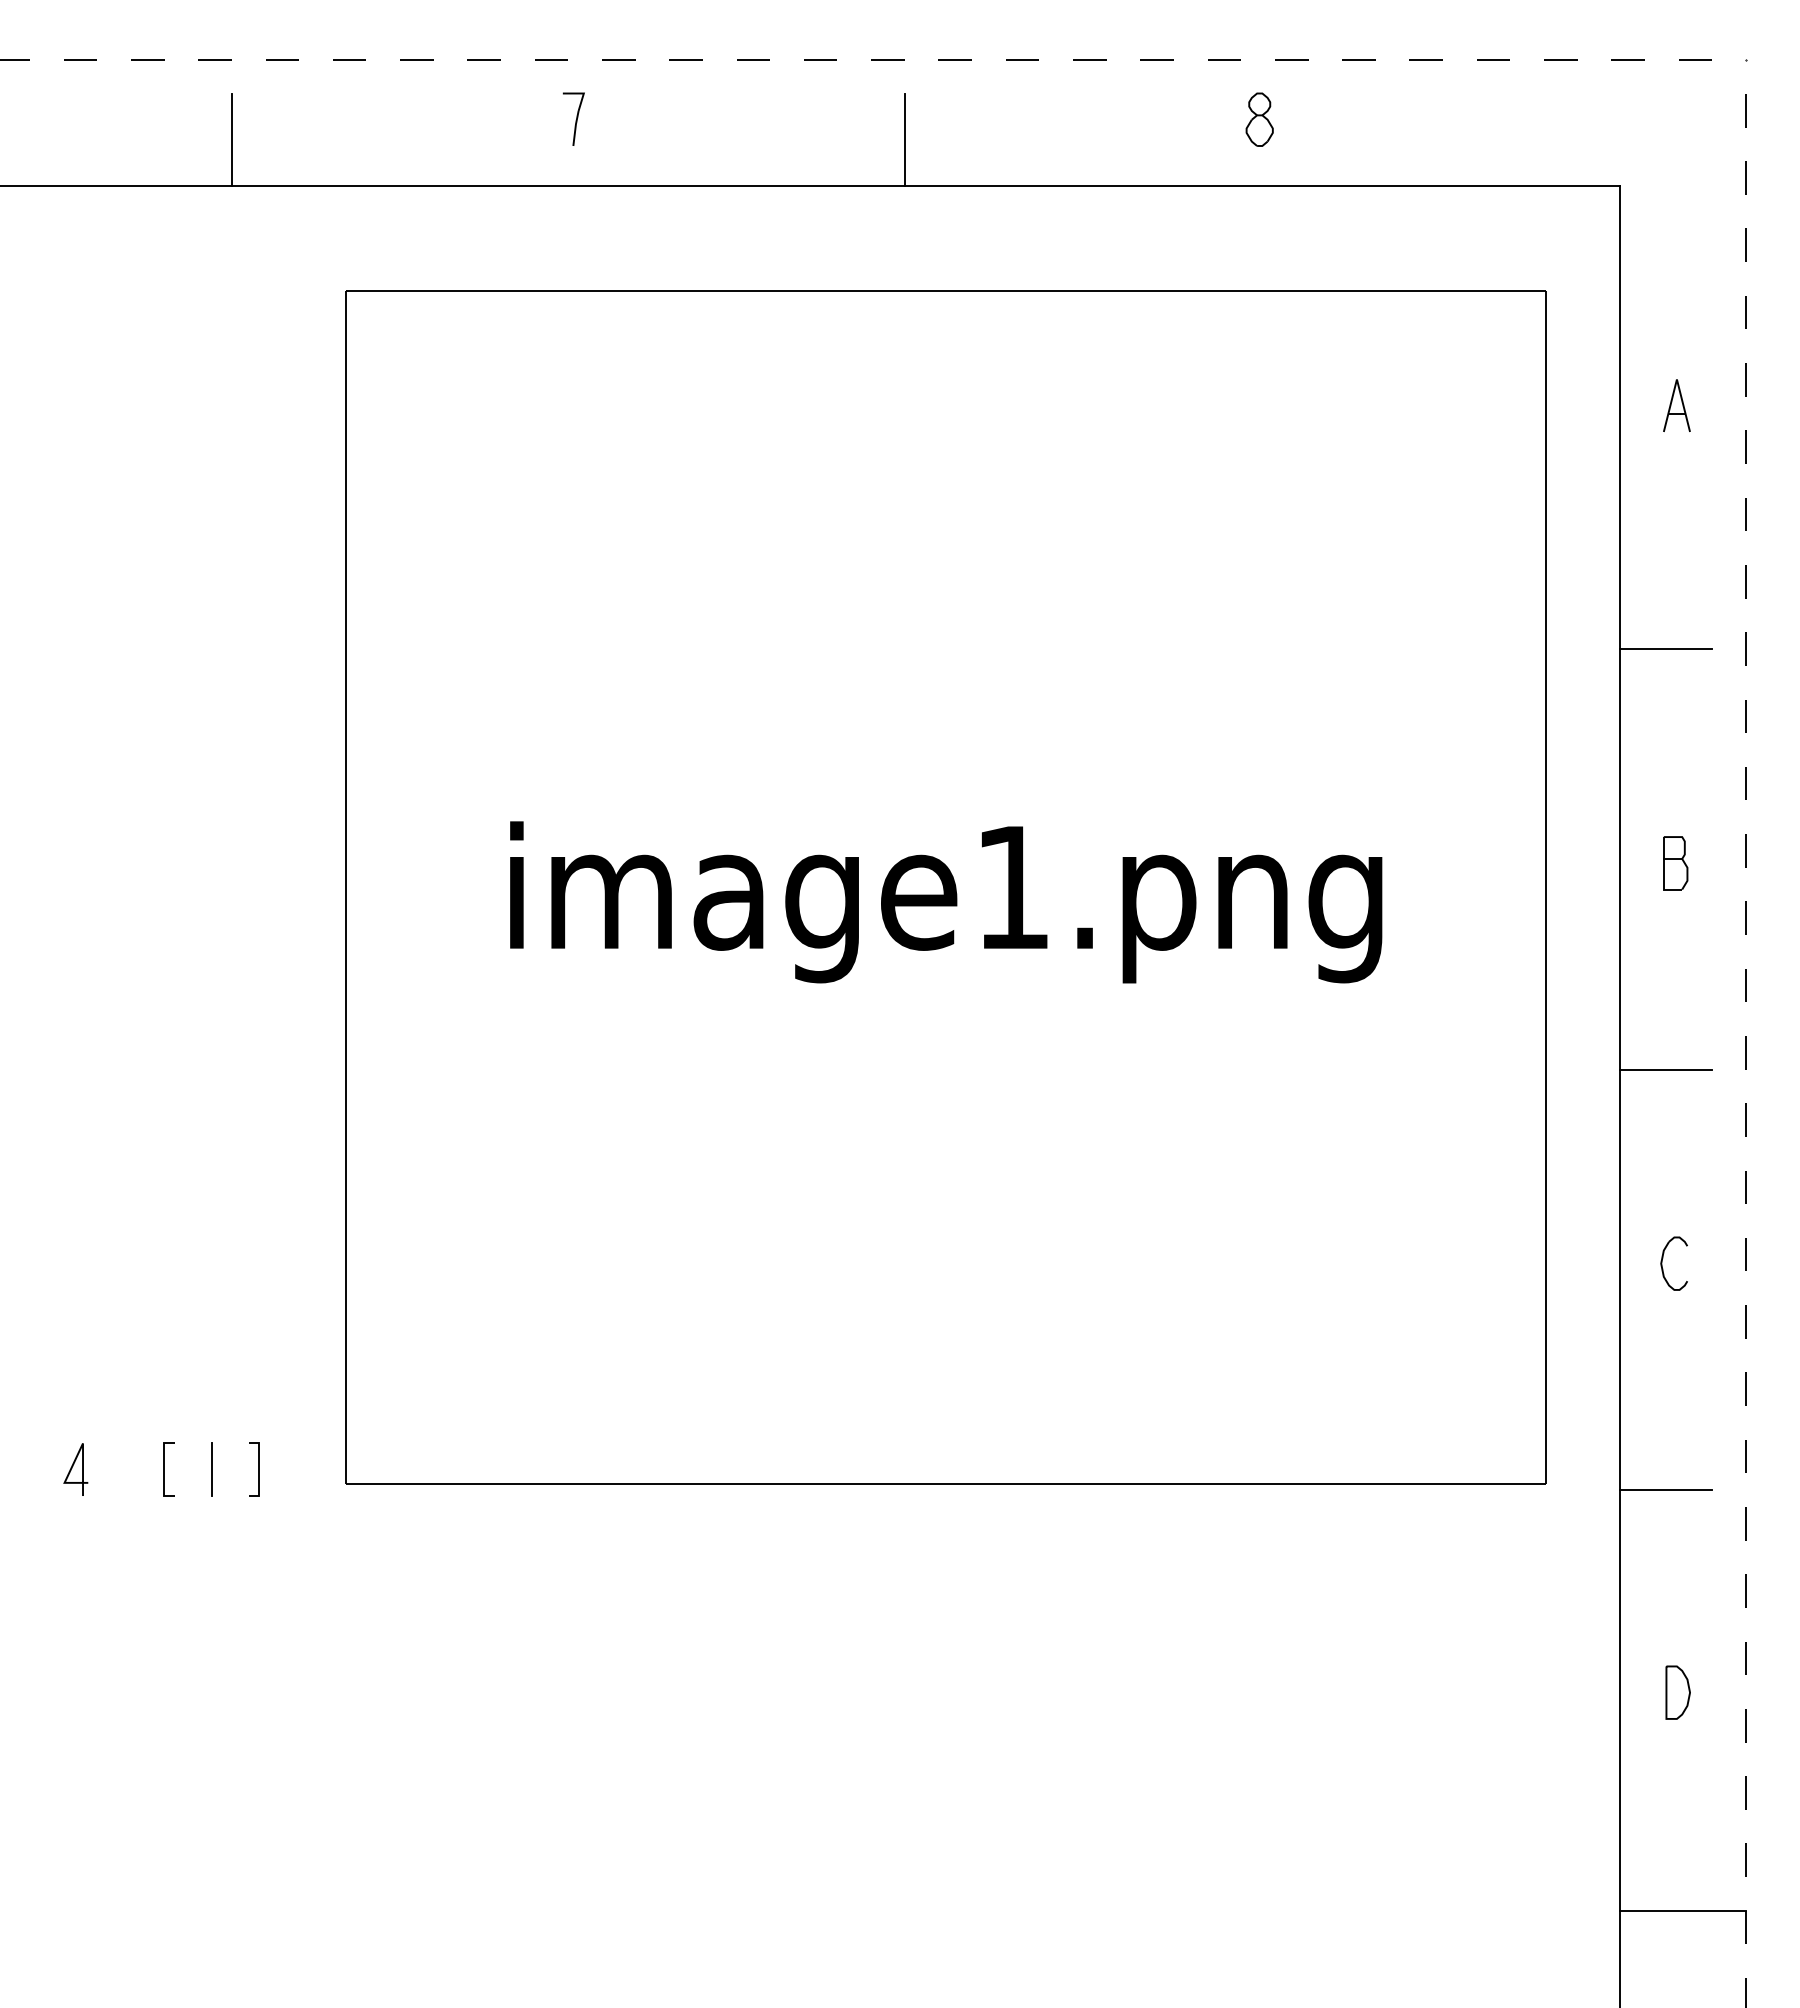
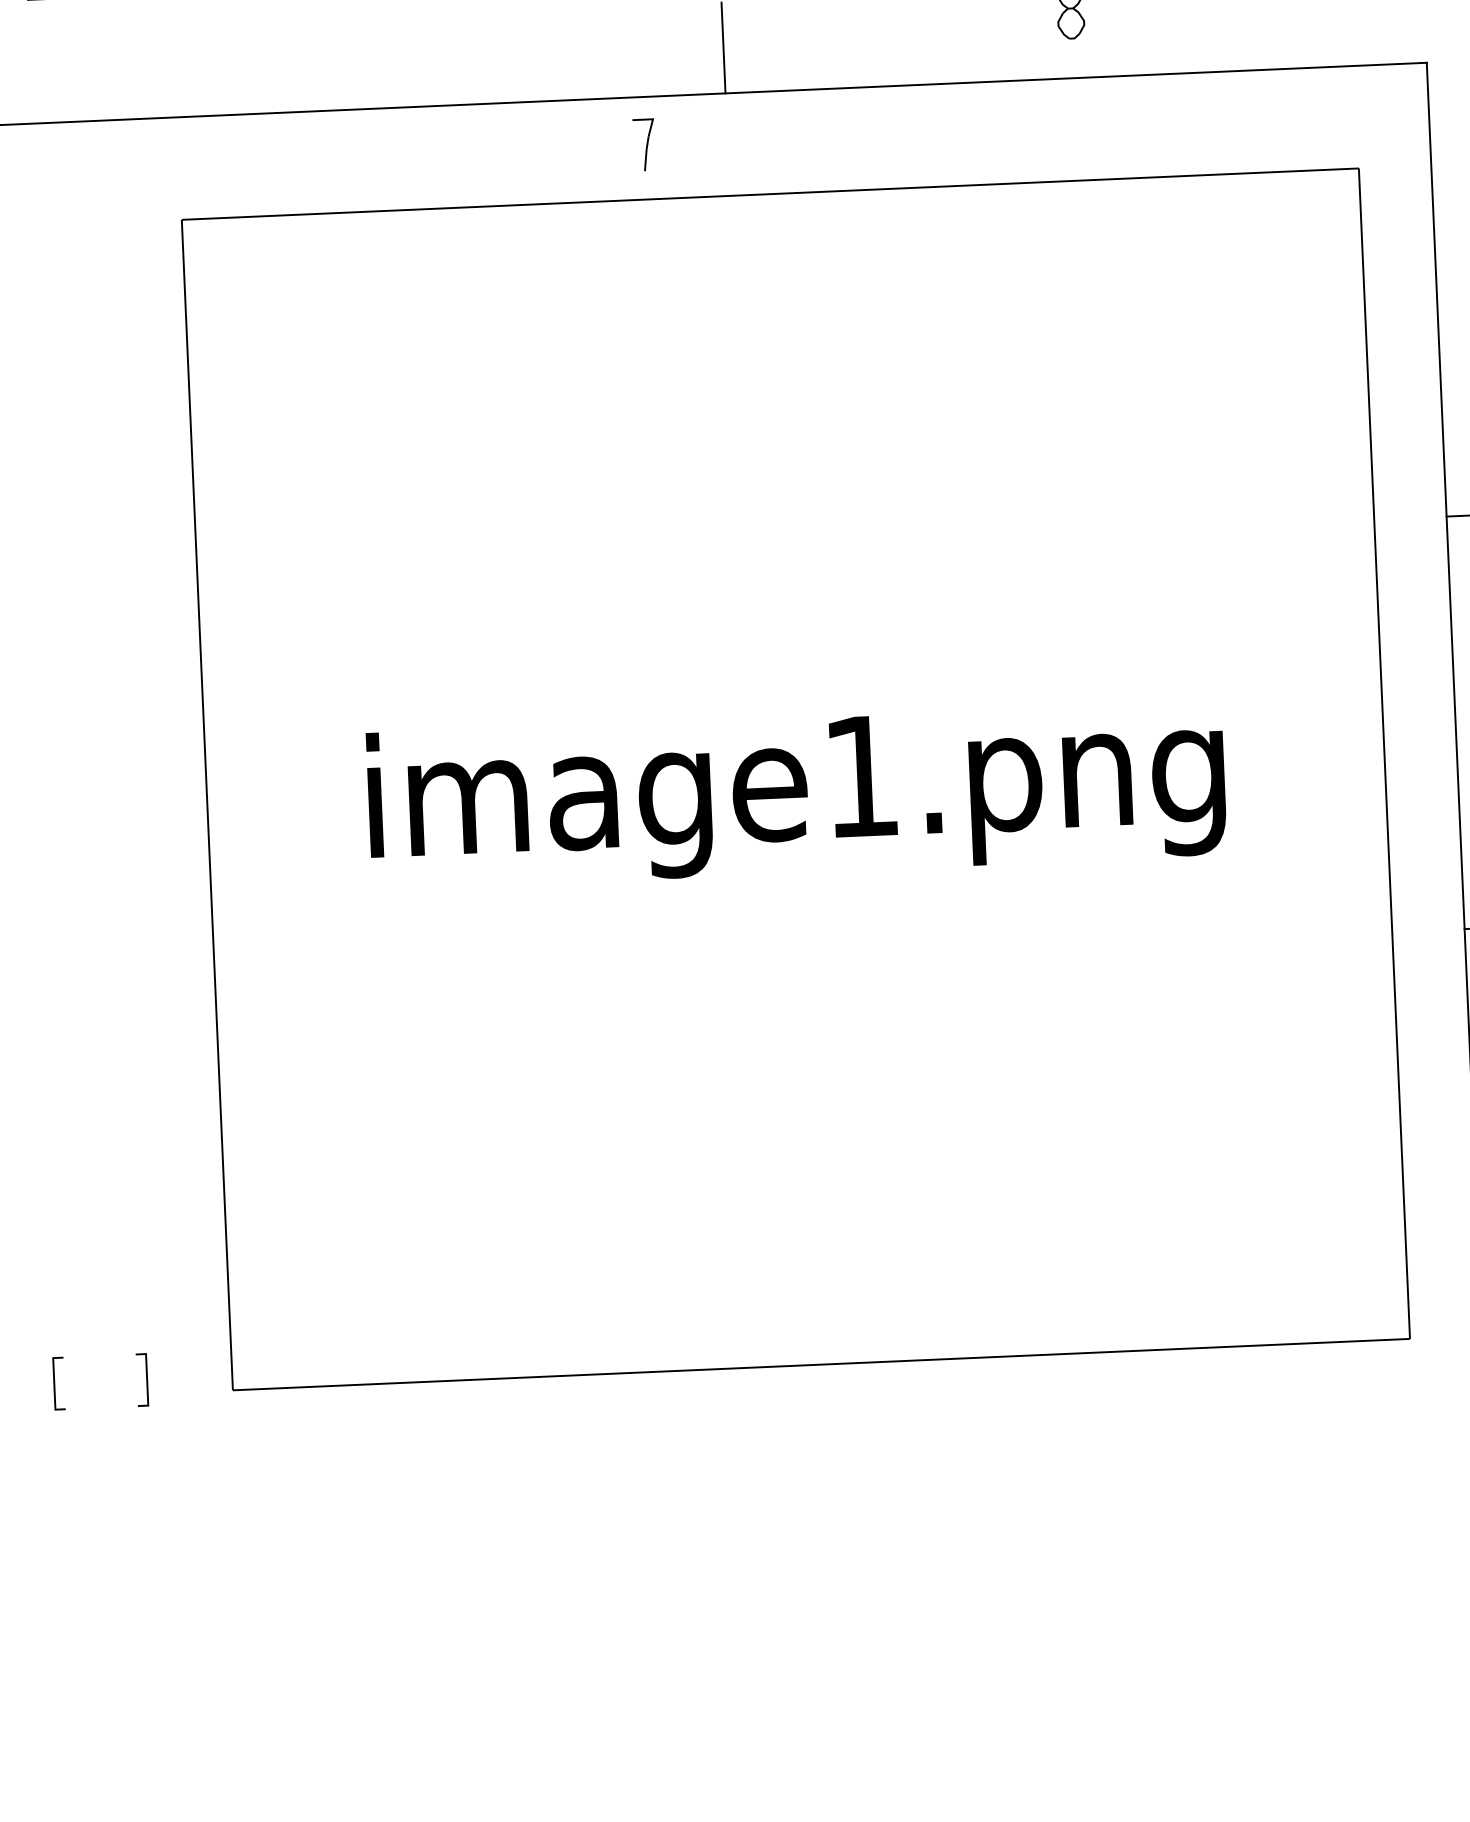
part: (573, 118) -> (643, 144), moved
line: (231, 139) -> (63, 76), removed
line: (211, 1469) -> (100, 1381), removed

